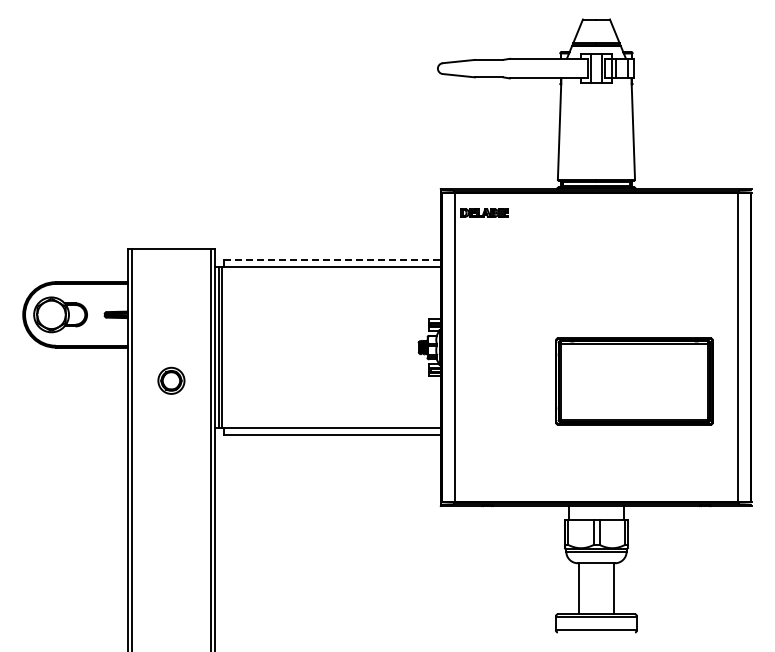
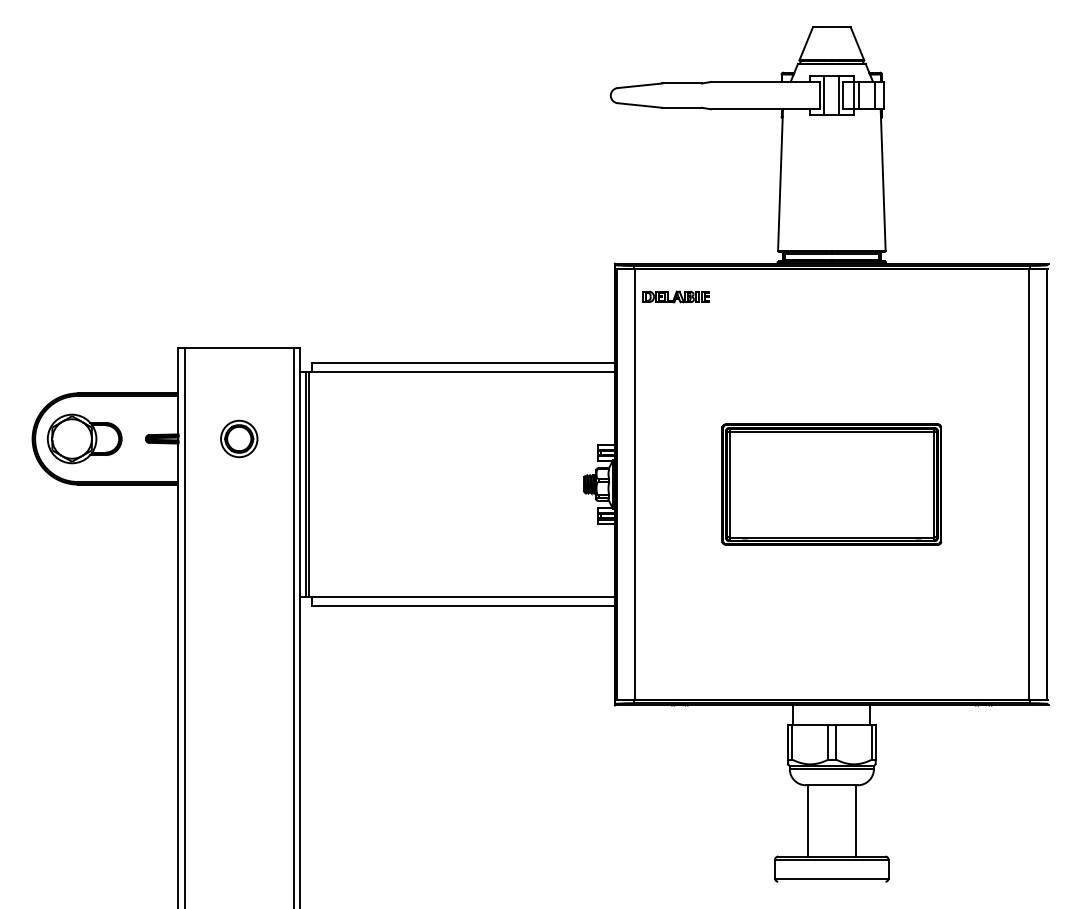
line: (332, 260) -> (463, 363), dashed -> solid
part: (171, 380) -> (239, 438), moved
part: (634, 381) -> (831, 484), moved

